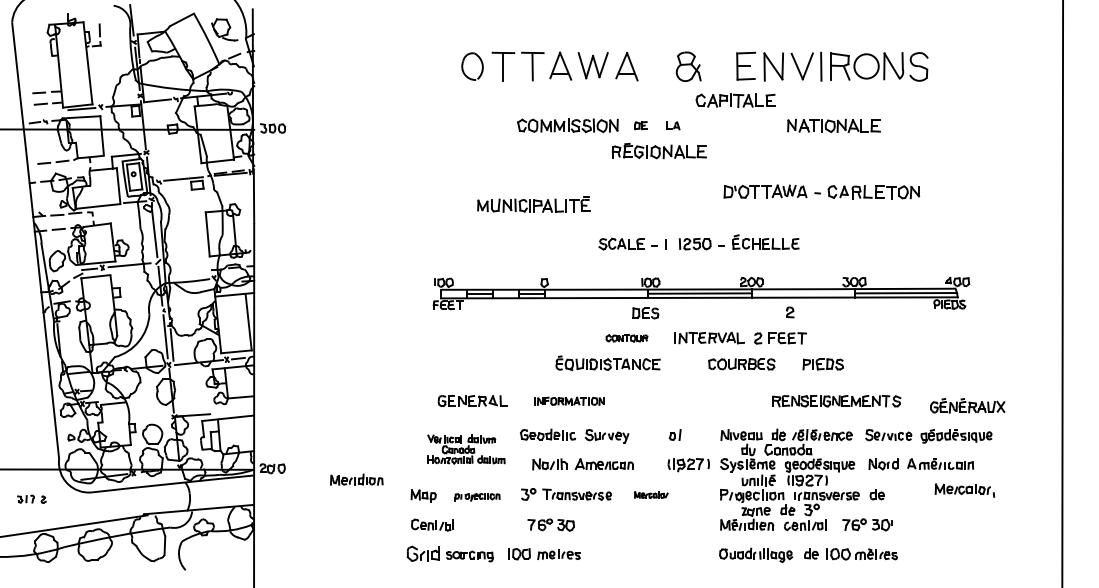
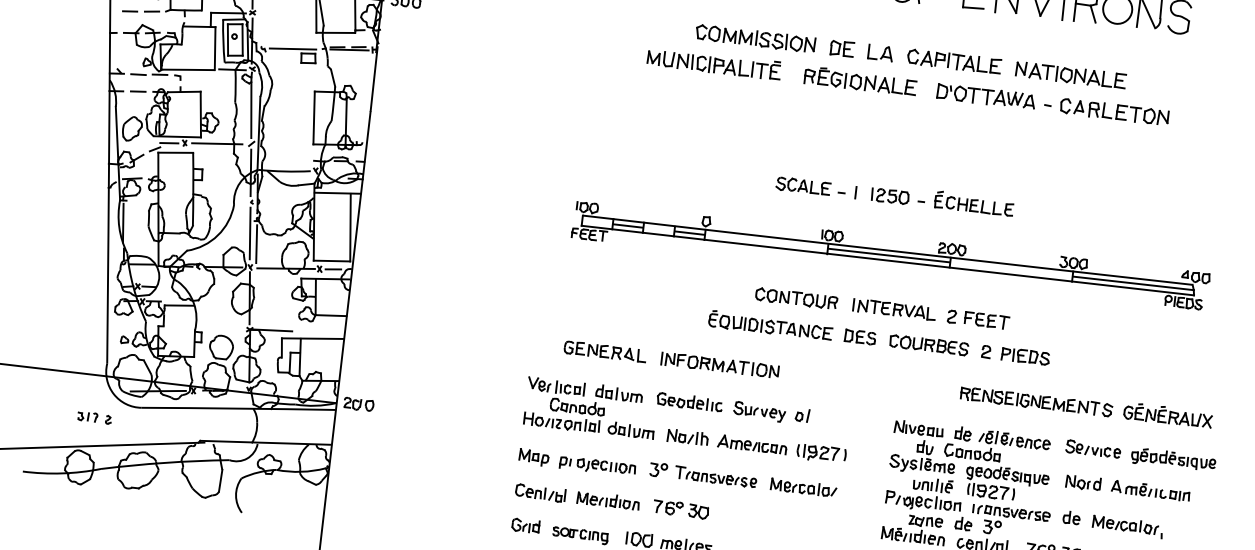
part: (735, 100) -> (954, 61), moved
part: (640, 125) -> (841, 48), size x1.67
part: (673, 125) -> (880, 52), size x1.67
part: (821, 191) -> (1052, 103), moved
part: (533, 204) -> (713, 63), moved
part: (790, 312) -> (986, 352), moved
part: (645, 313) -> (859, 337), moved
part: (626, 338) -> (795, 298), size x1.67
part: (569, 401) -> (719, 365), size x1.43
part: (967, 405) -> (1167, 415), moved
part: (674, 434) -> (801, 414), moved
part: (466, 449) -> (591, 408), size x1.43
part: (688, 465) -> (821, 454), moved
part: (356, 479) -> (608, 500), moved
part: (964, 490) -> (1127, 526), moved
part: (651, 494) -> (804, 486), size x1.67
part: (477, 497) -> (597, 466), size x1.43
part: (31, 498) -> (94, 416), moved
part: (423, 553) -> (525, 525), size x0.71

